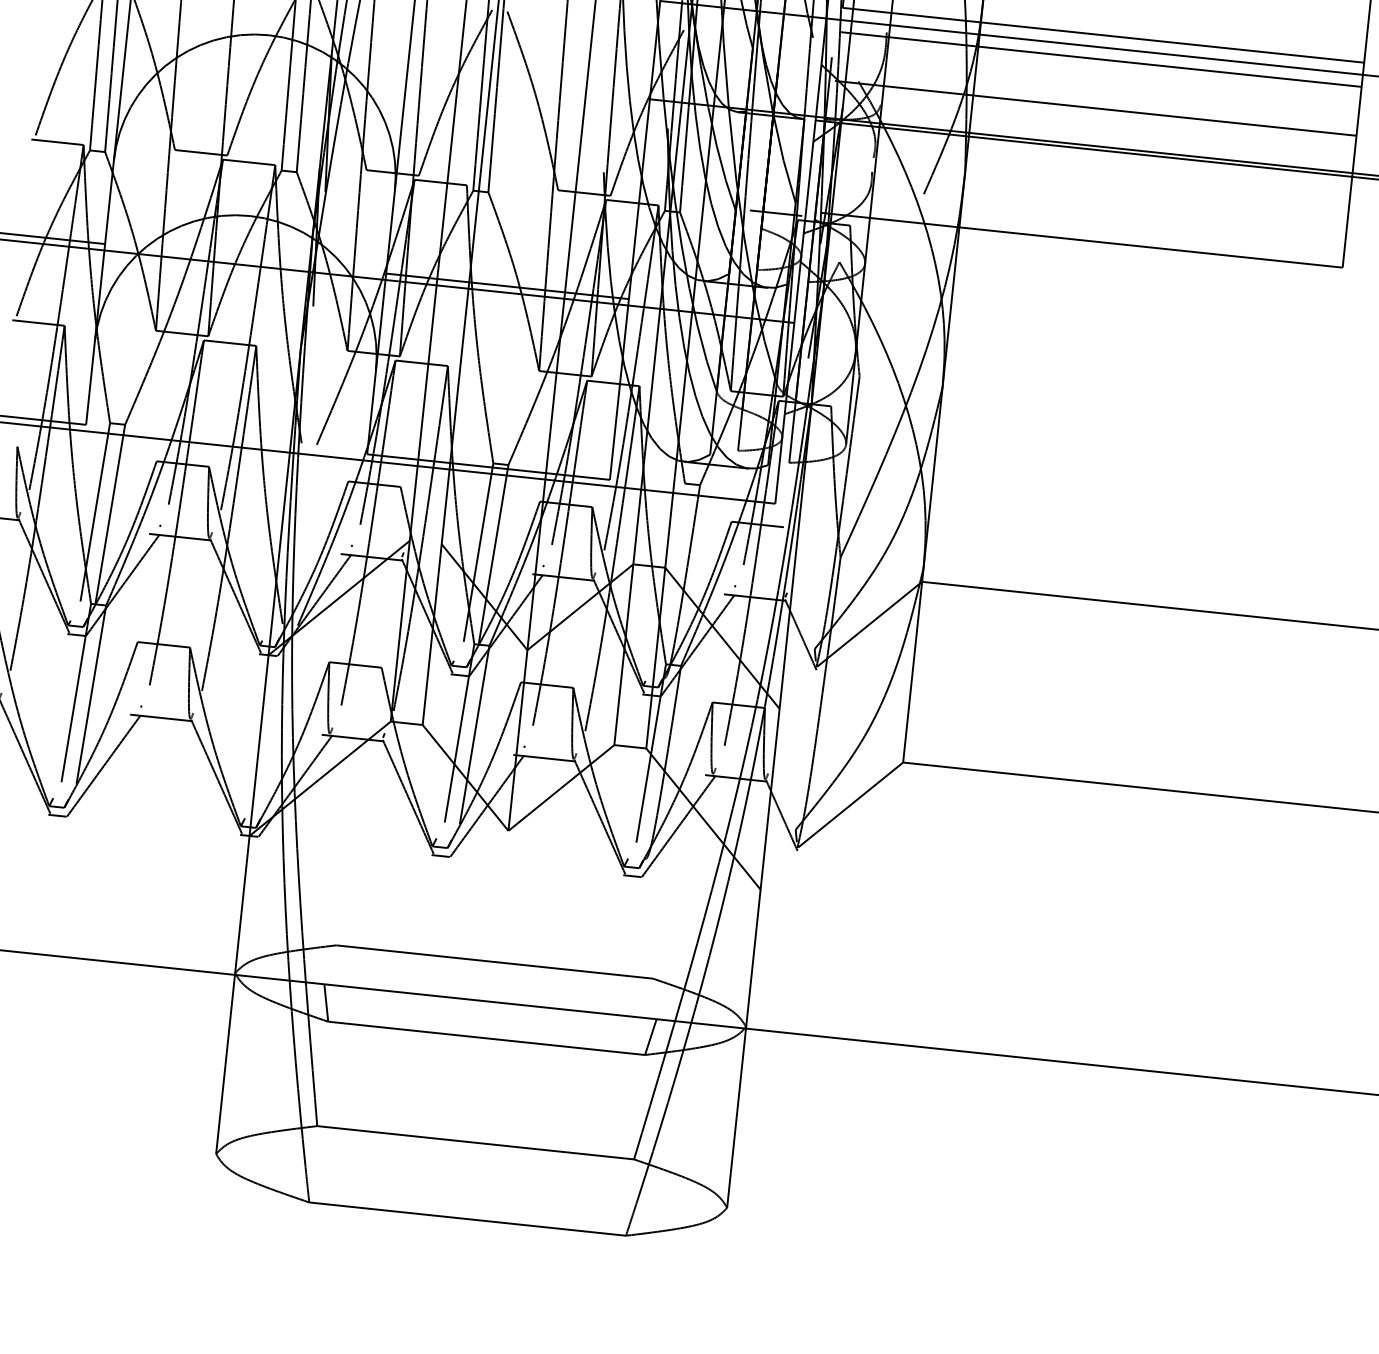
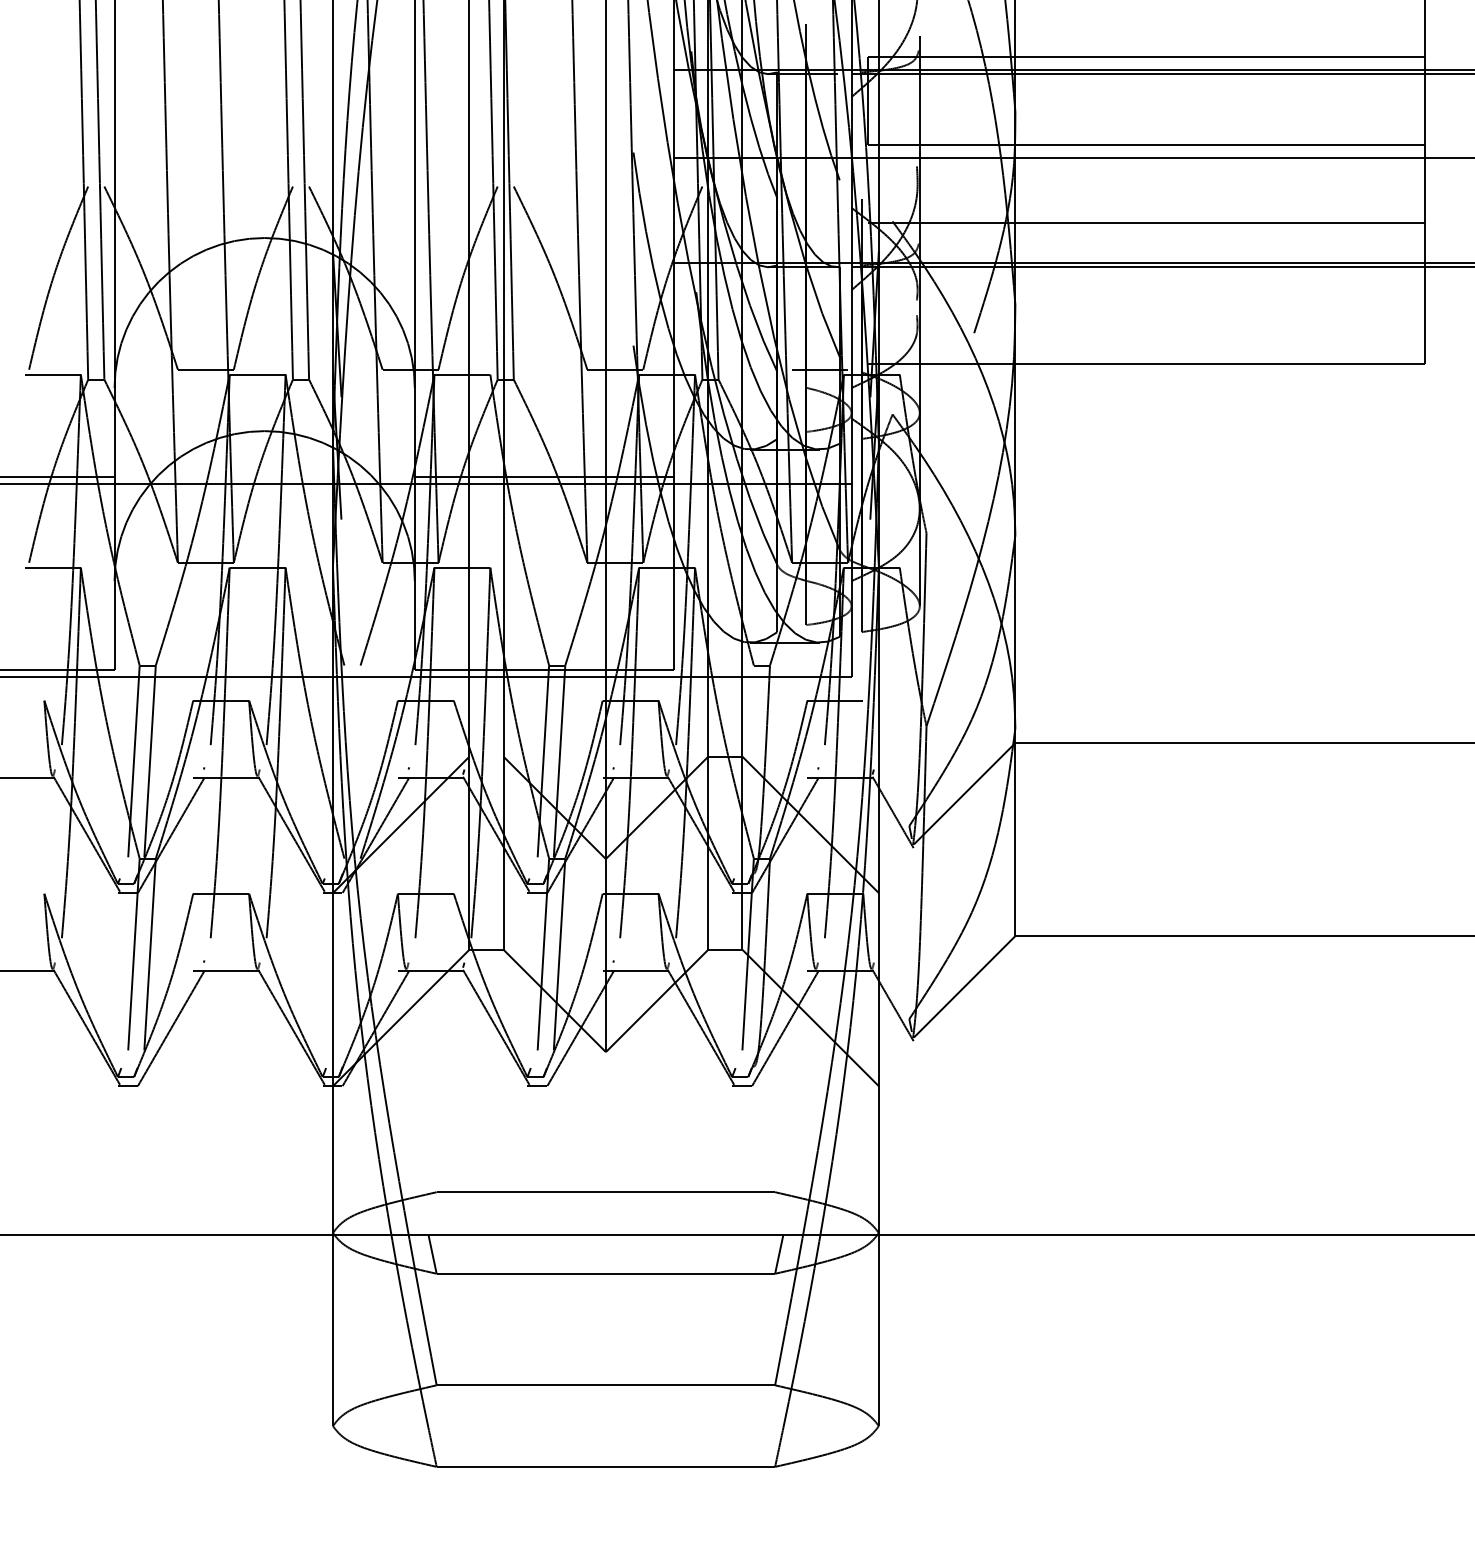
line: (1100, 59) -> (1145, 171), removed

